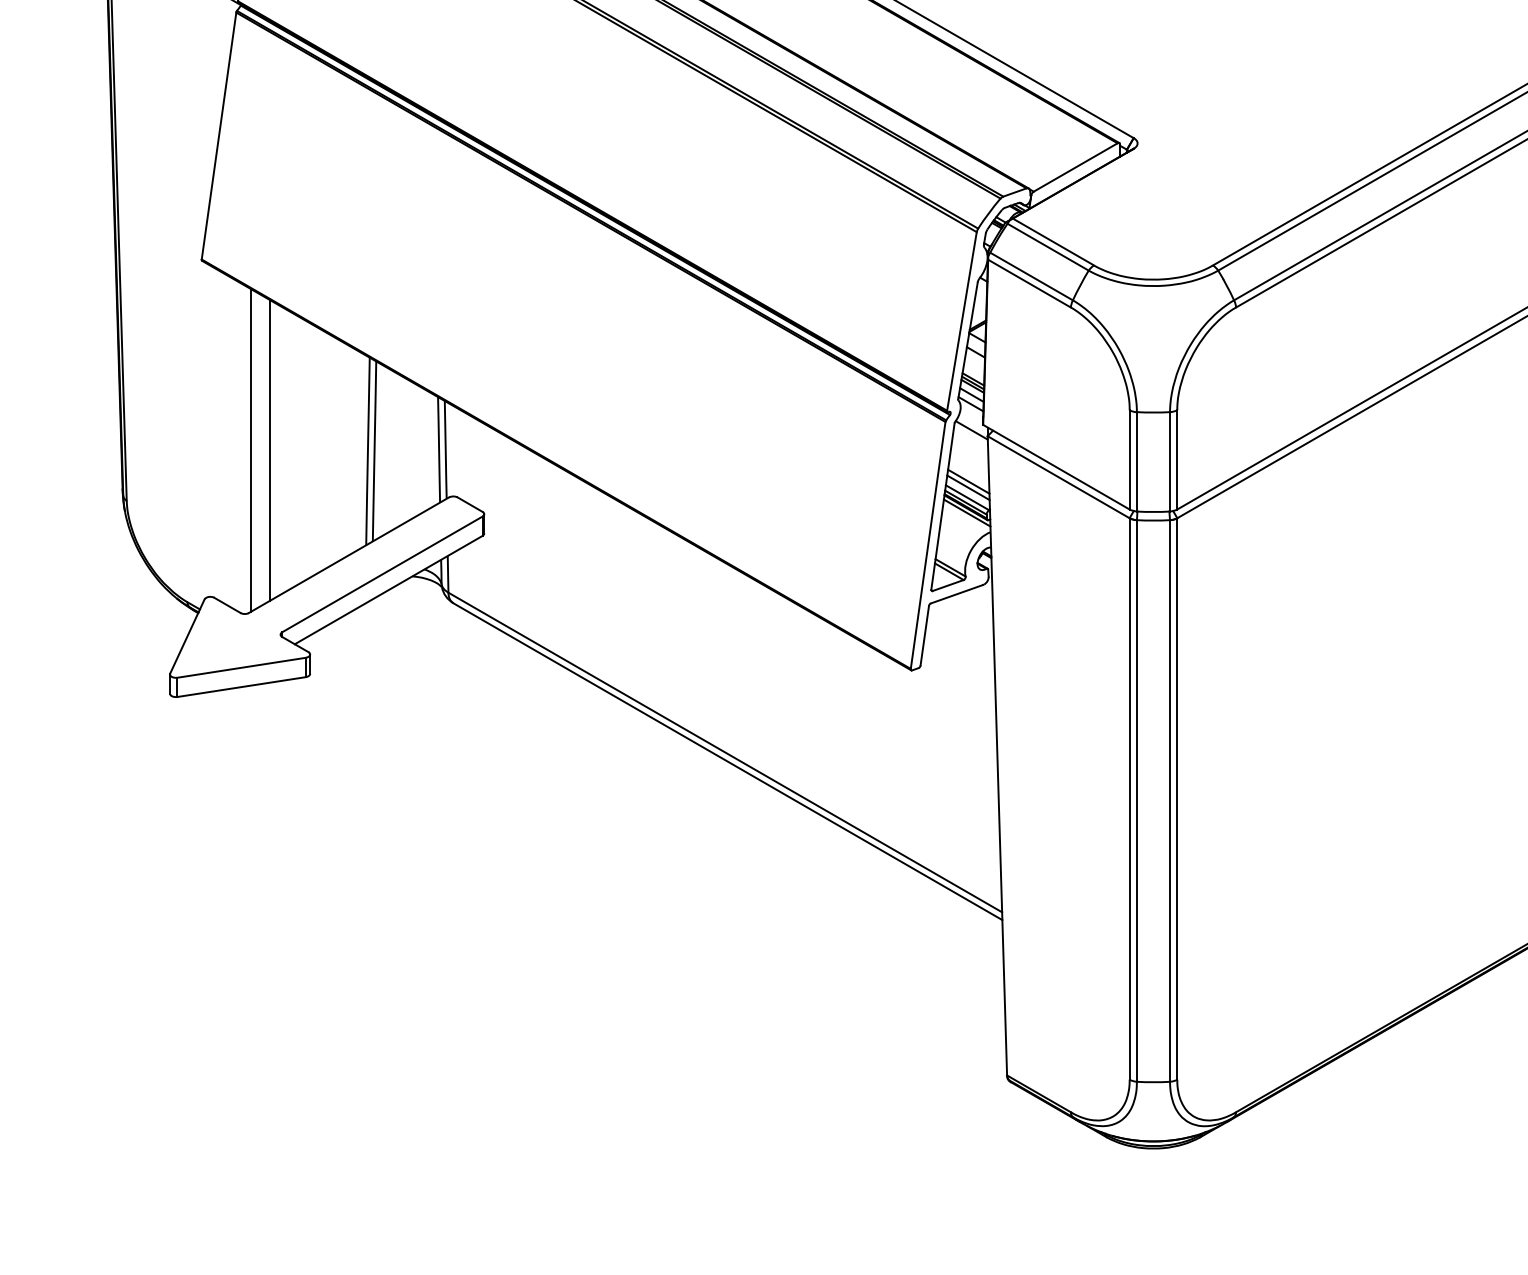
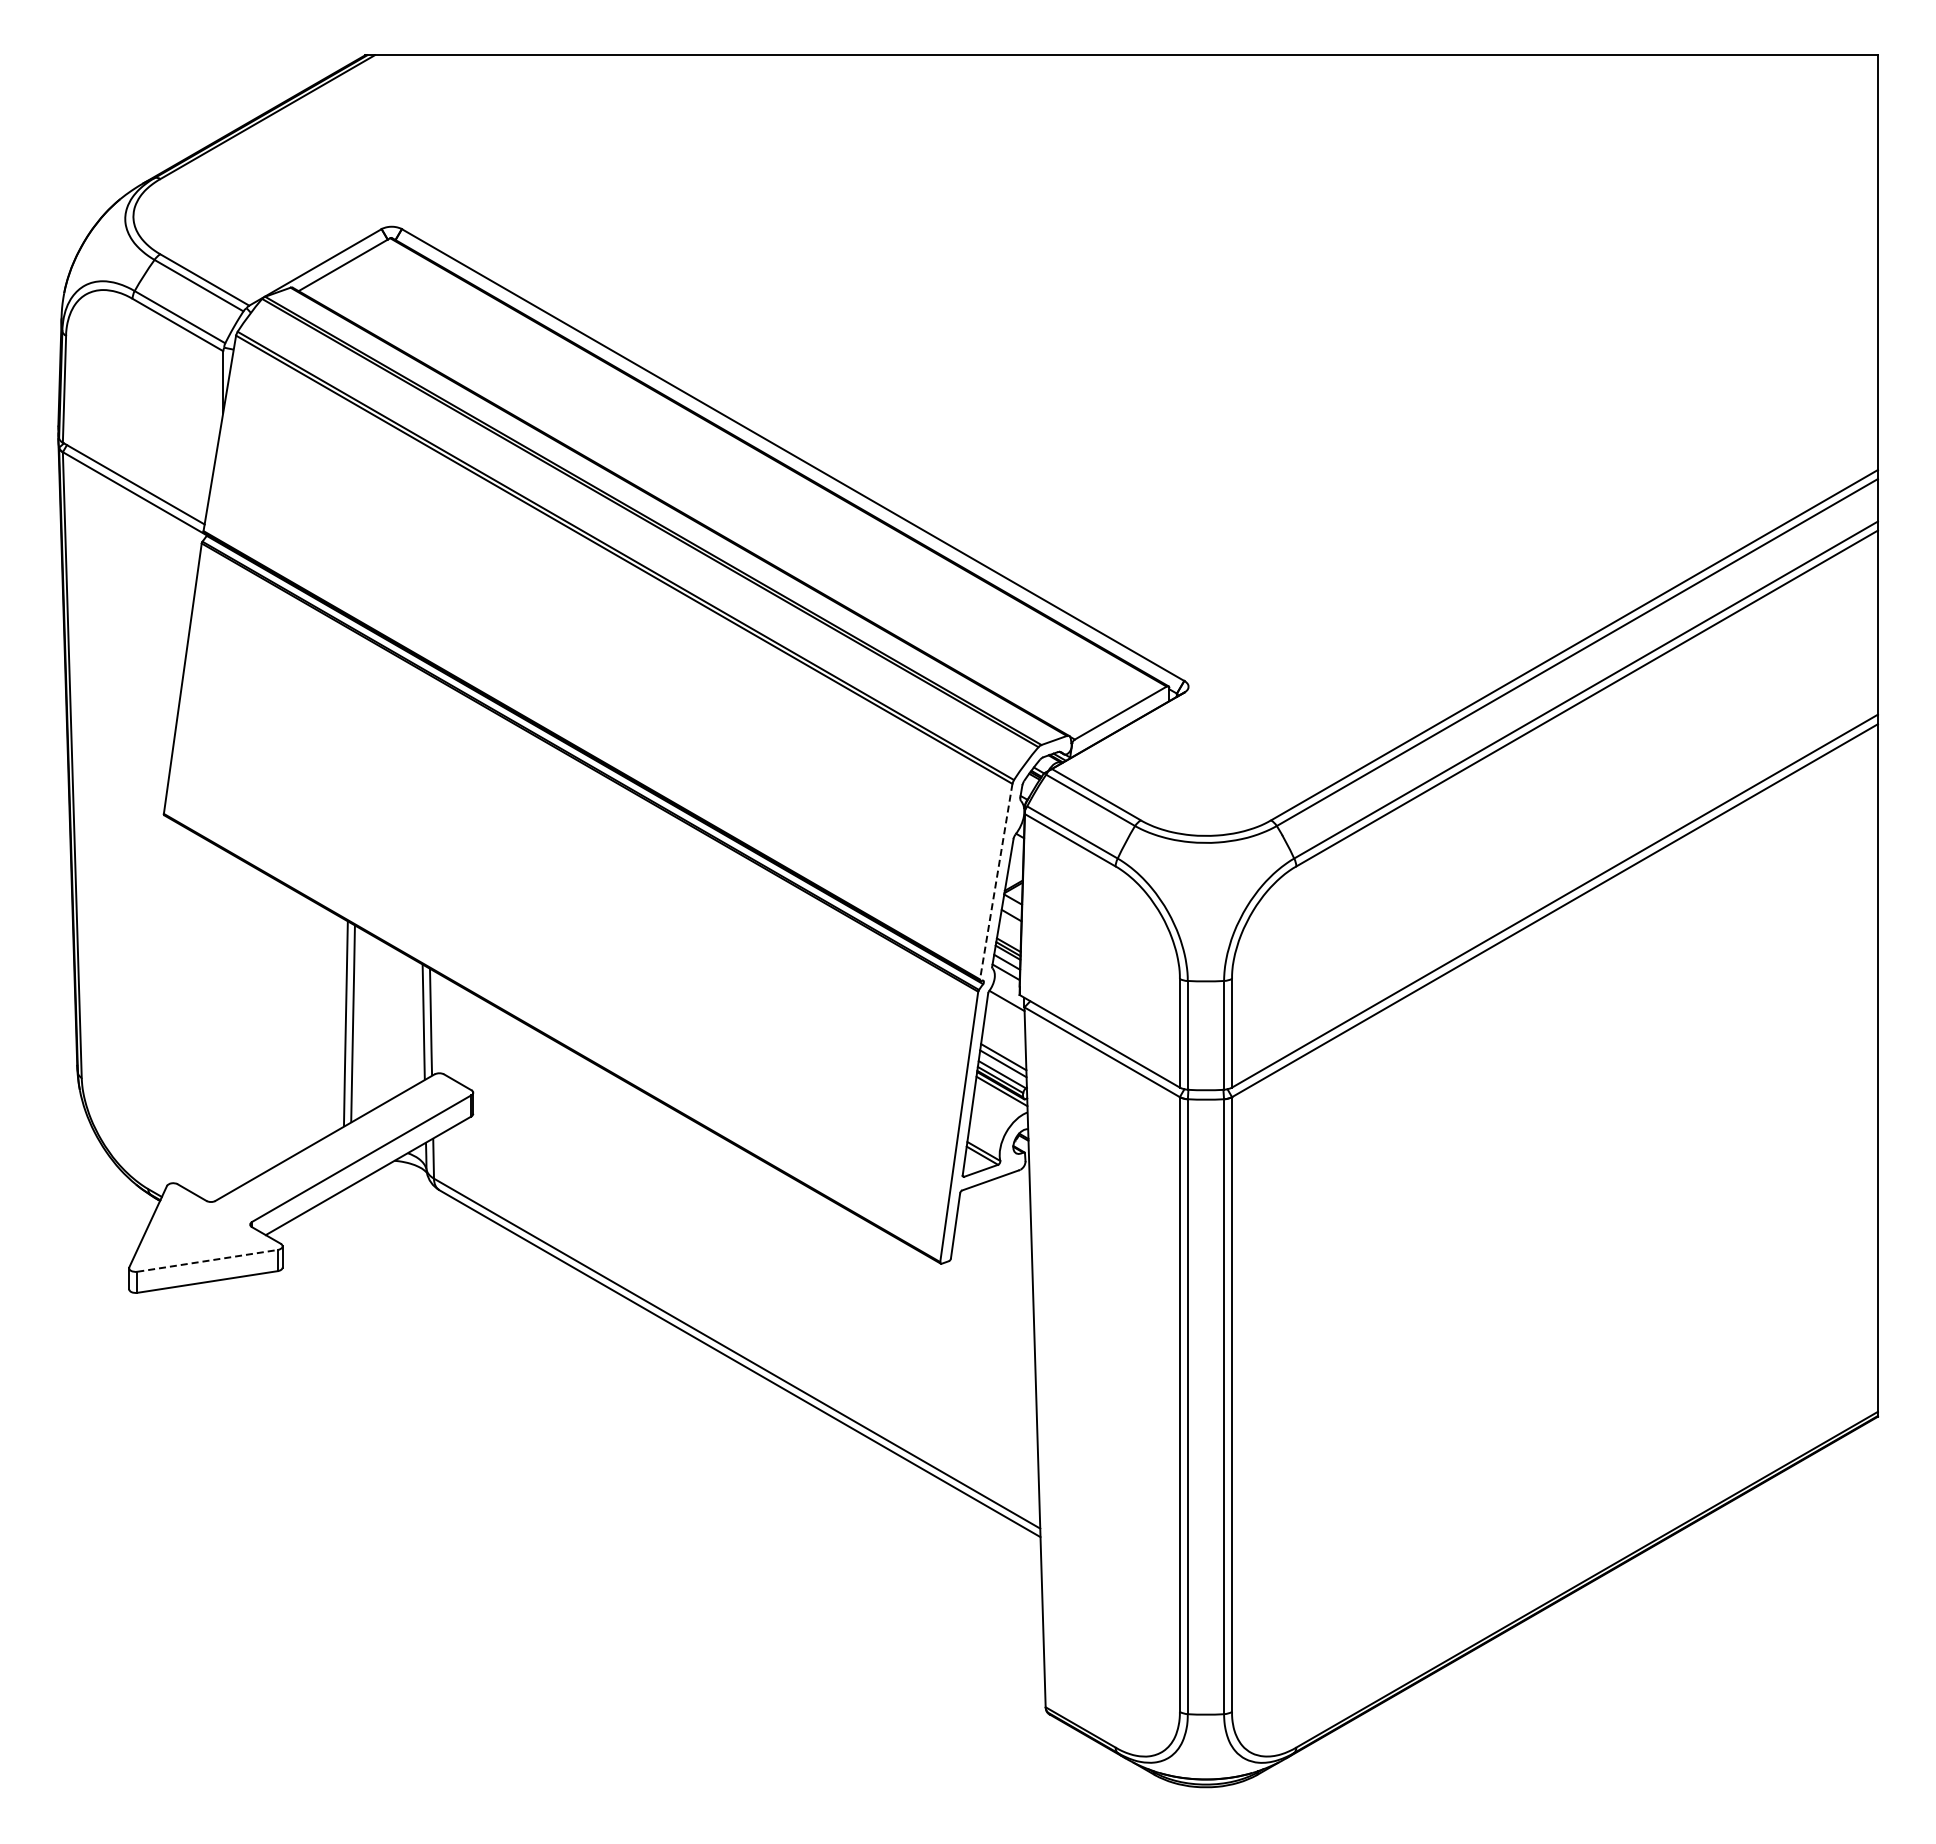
line: (962, 322) -> (996, 882), solid -> dashed
line: (251, 450) -> (218, 1022), removed
line: (269, 450) -> (238, 1022), removed
line: (242, 667) -> (208, 1260), solid -> dashed

